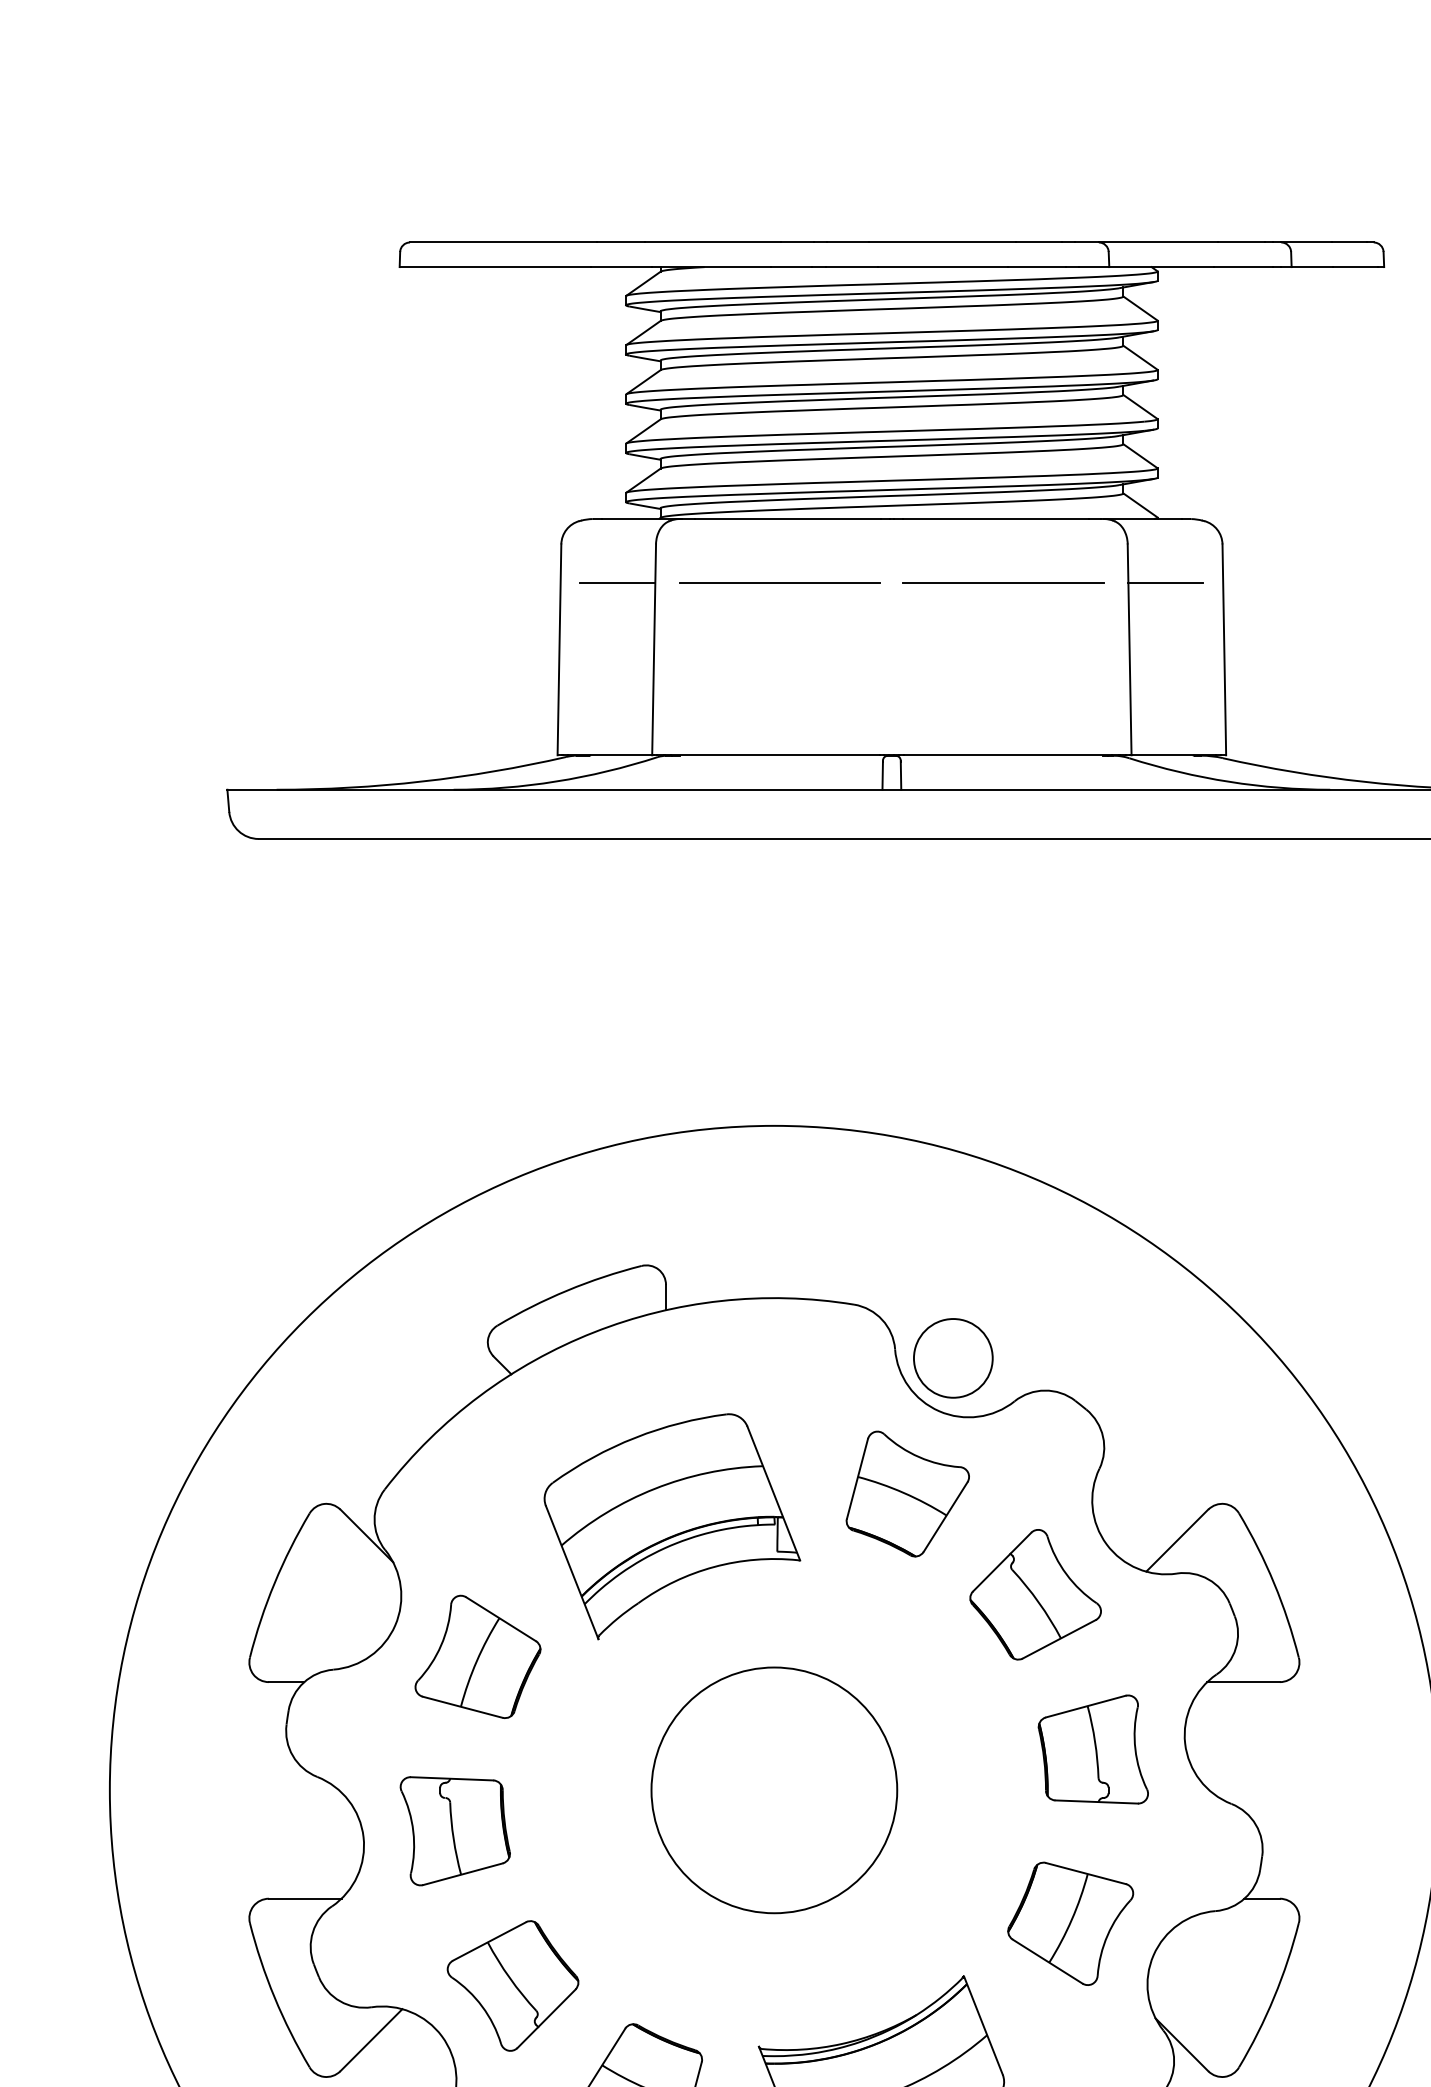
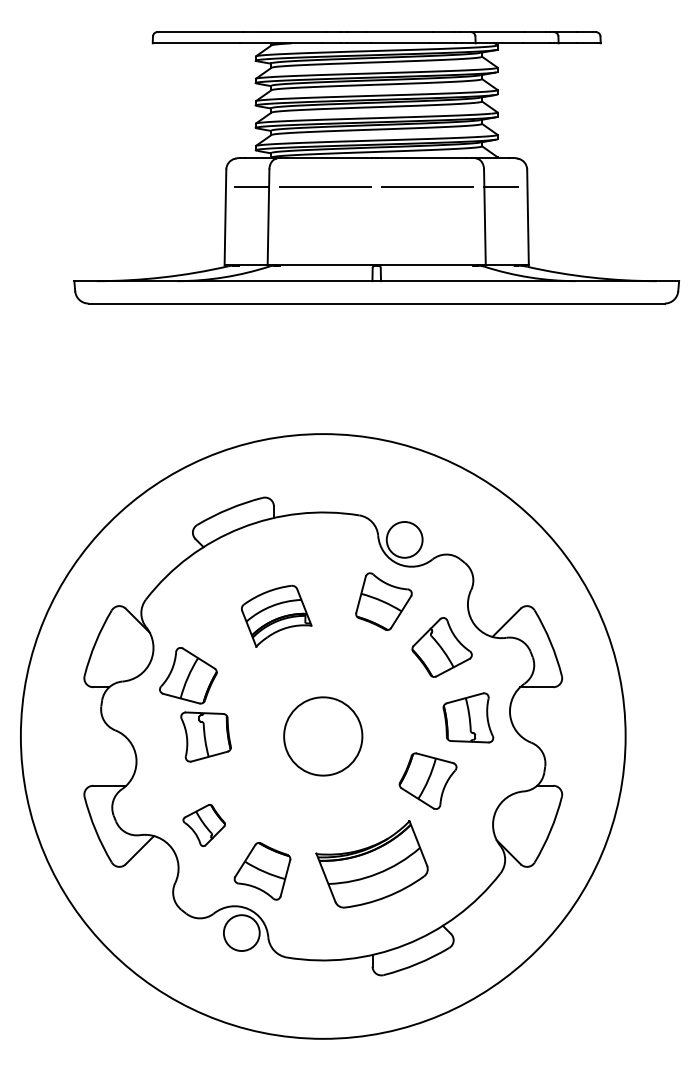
part: (671, 1526) -> (276, 616), size x0.6
circle: (774, 1790) -> (323, 736), size x0.7
part: (454, 1829) -> (205, 736), moved
part: (1069, 1922) -> (427, 780), moved
part: (511, 1986) -> (203, 825), size x0.7

